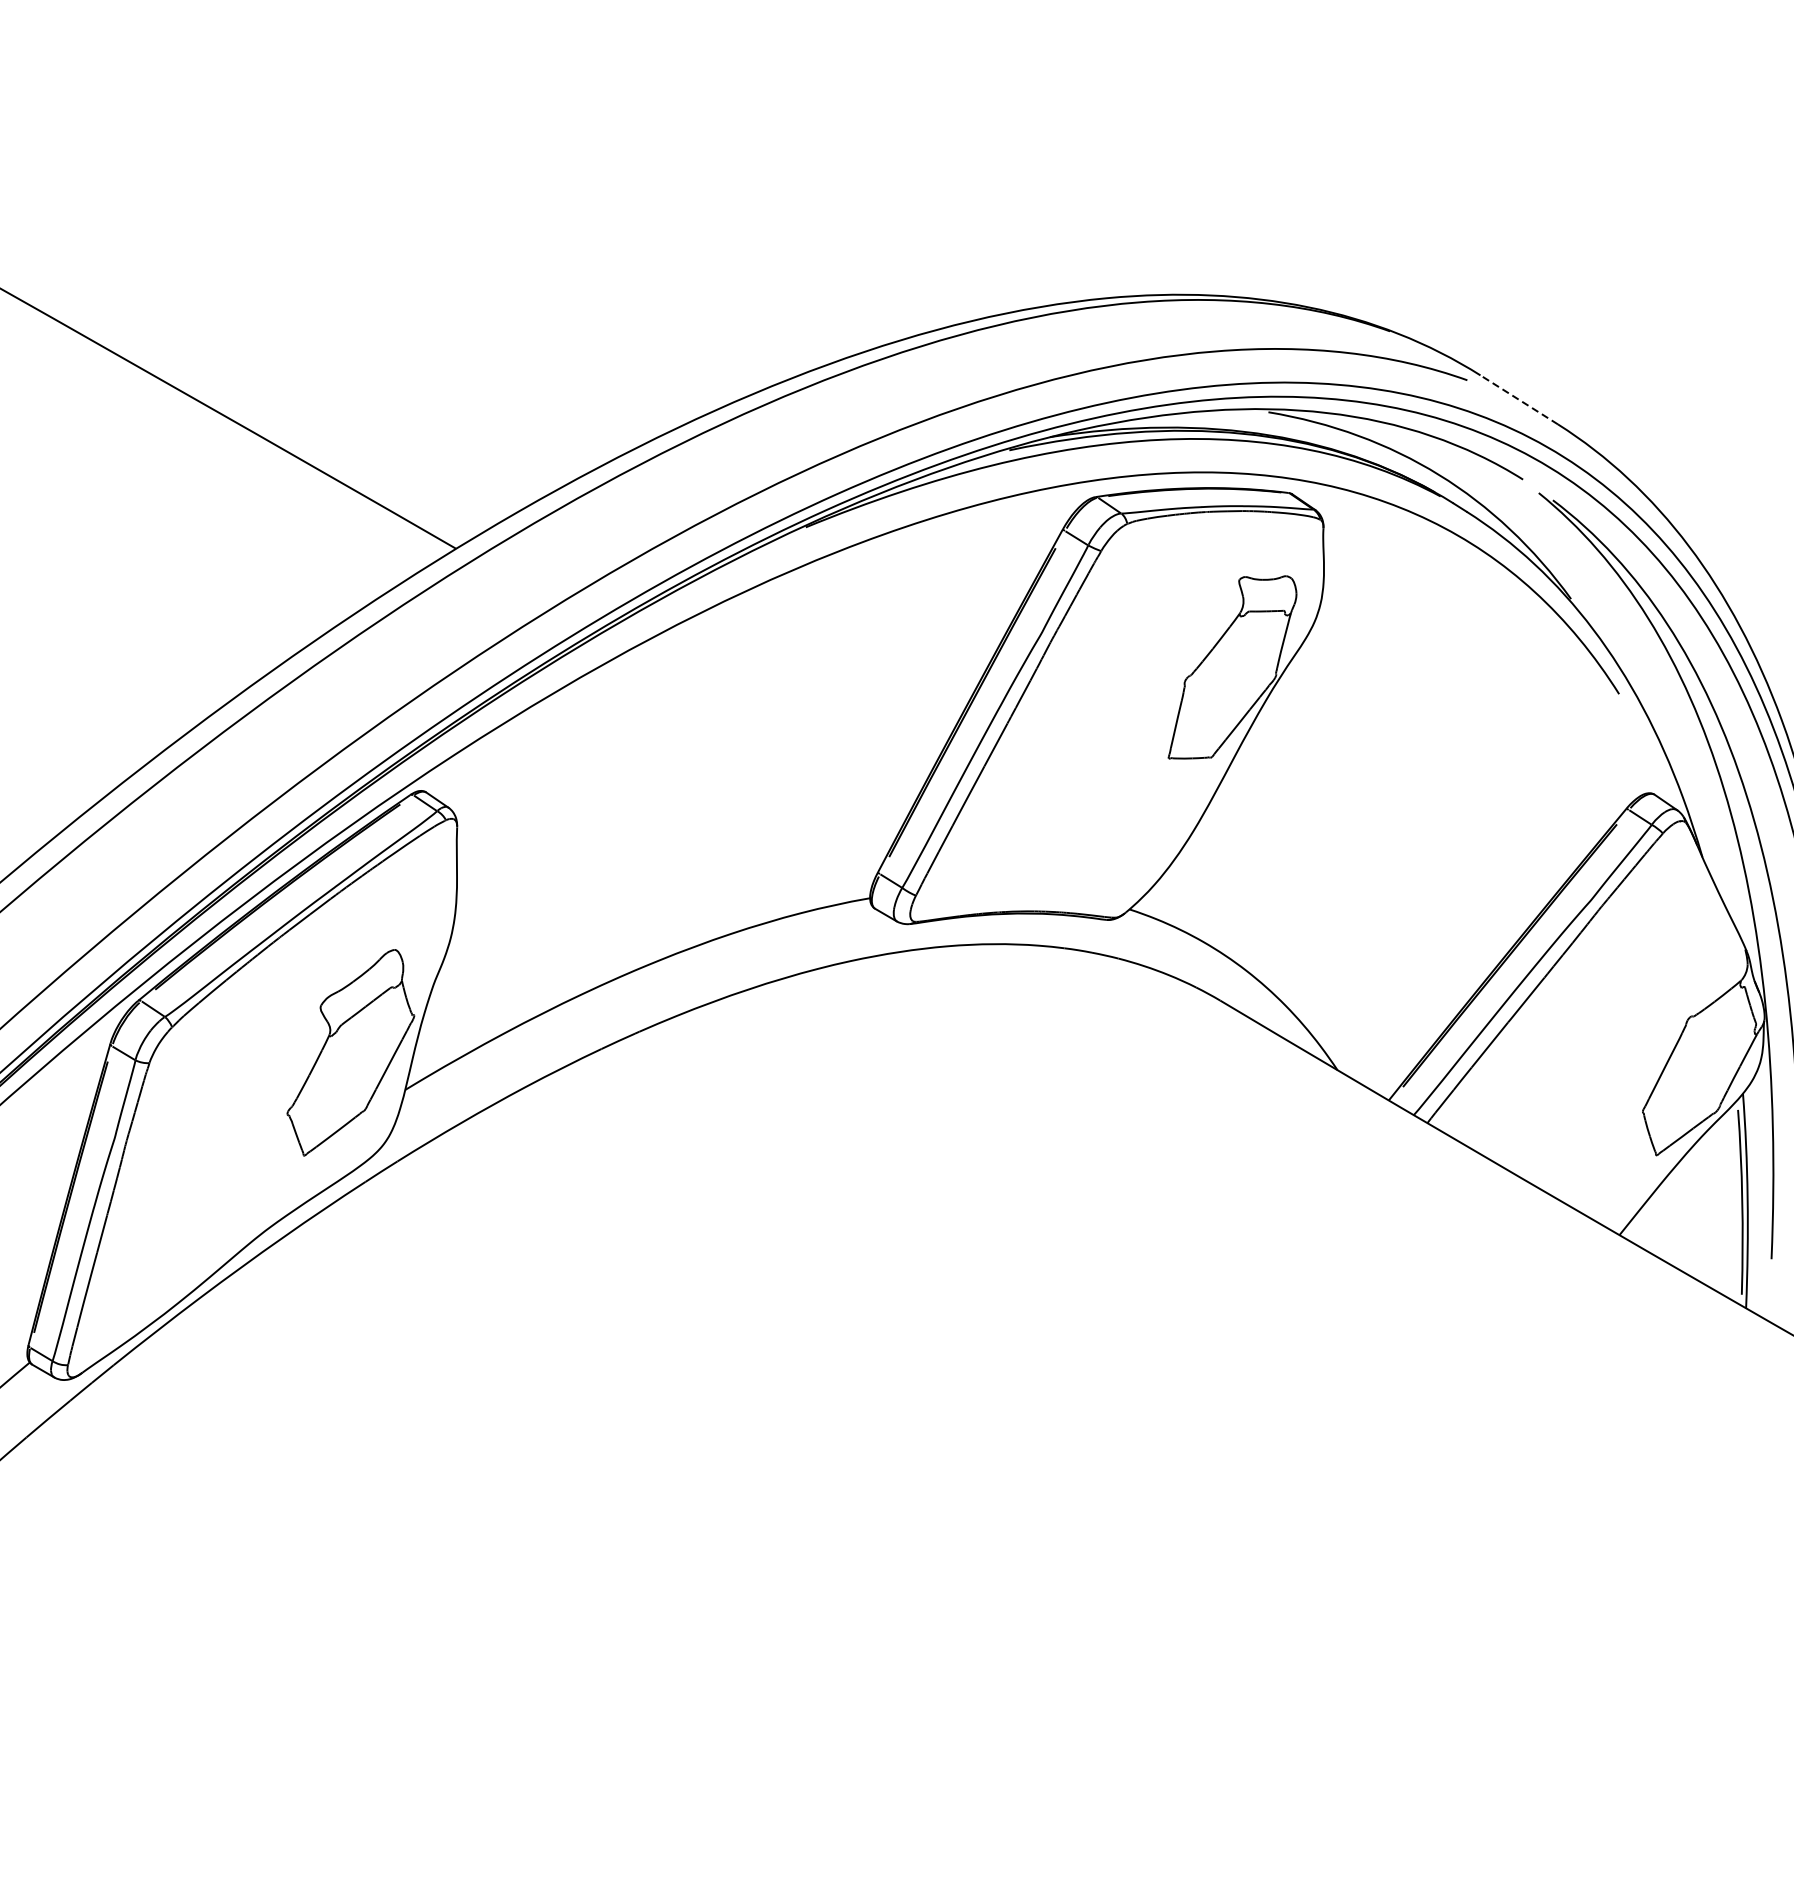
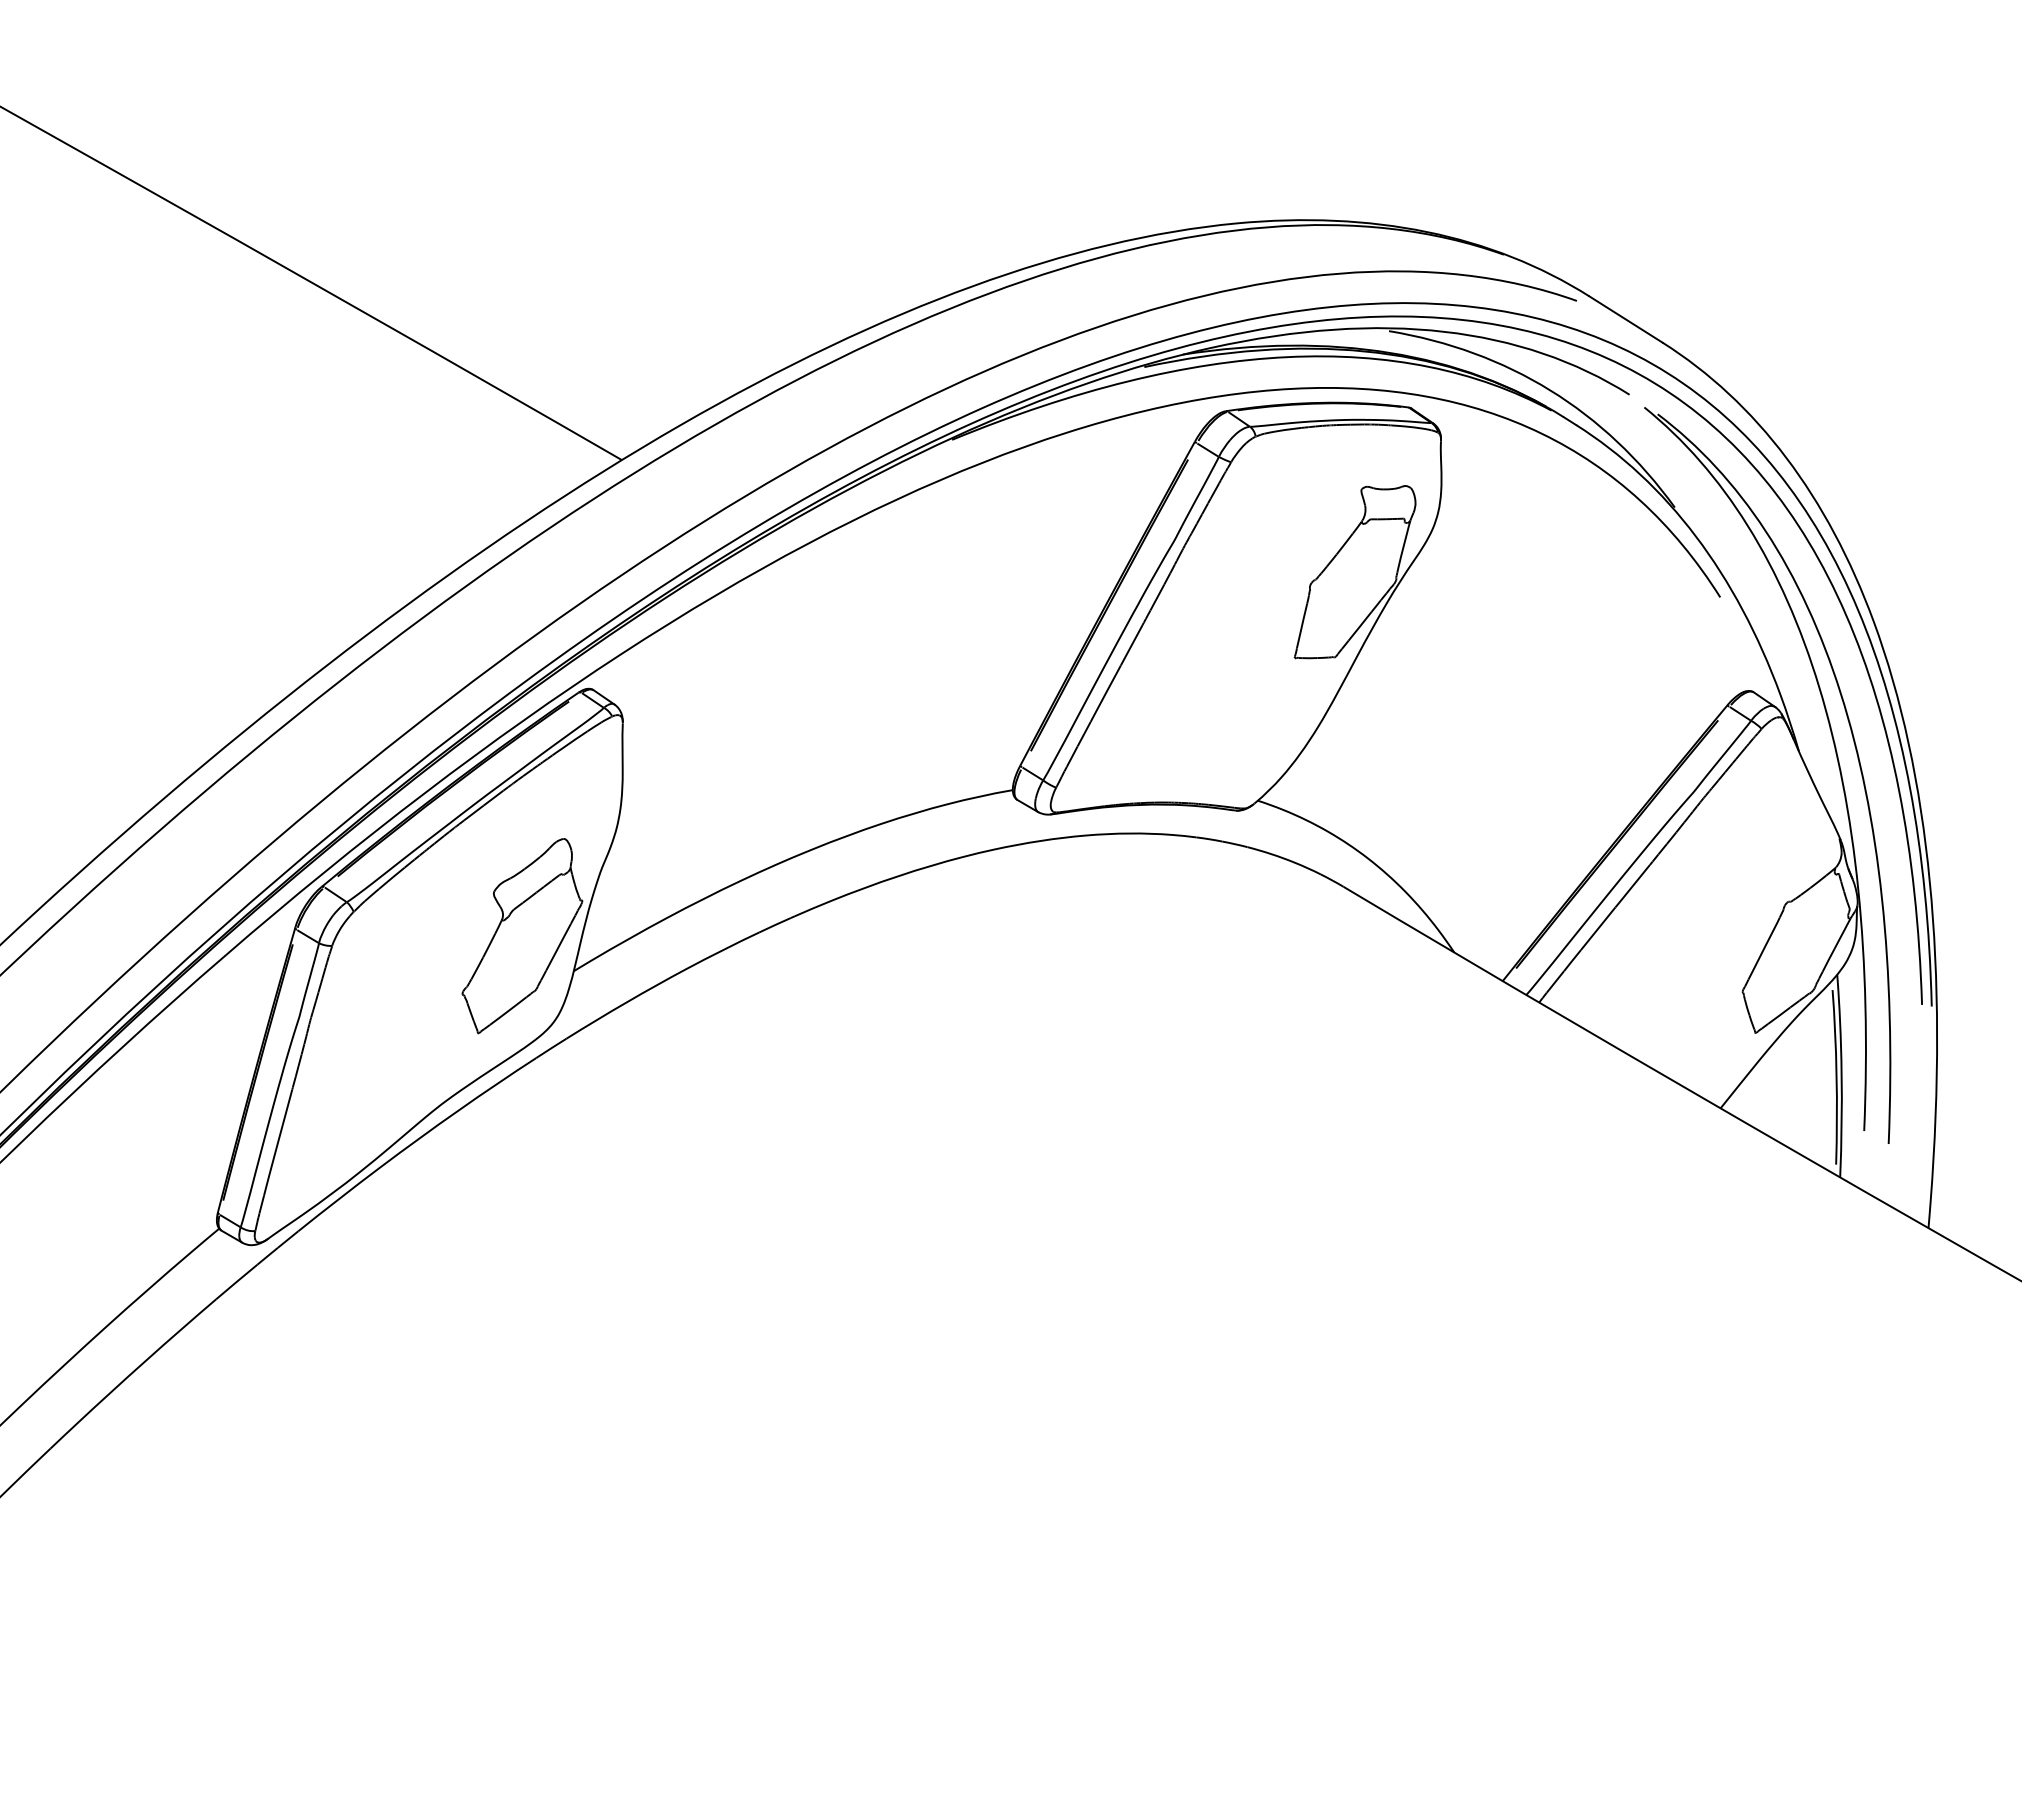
line: (1518, 399) -> (1625, 319), dashed -> solid

